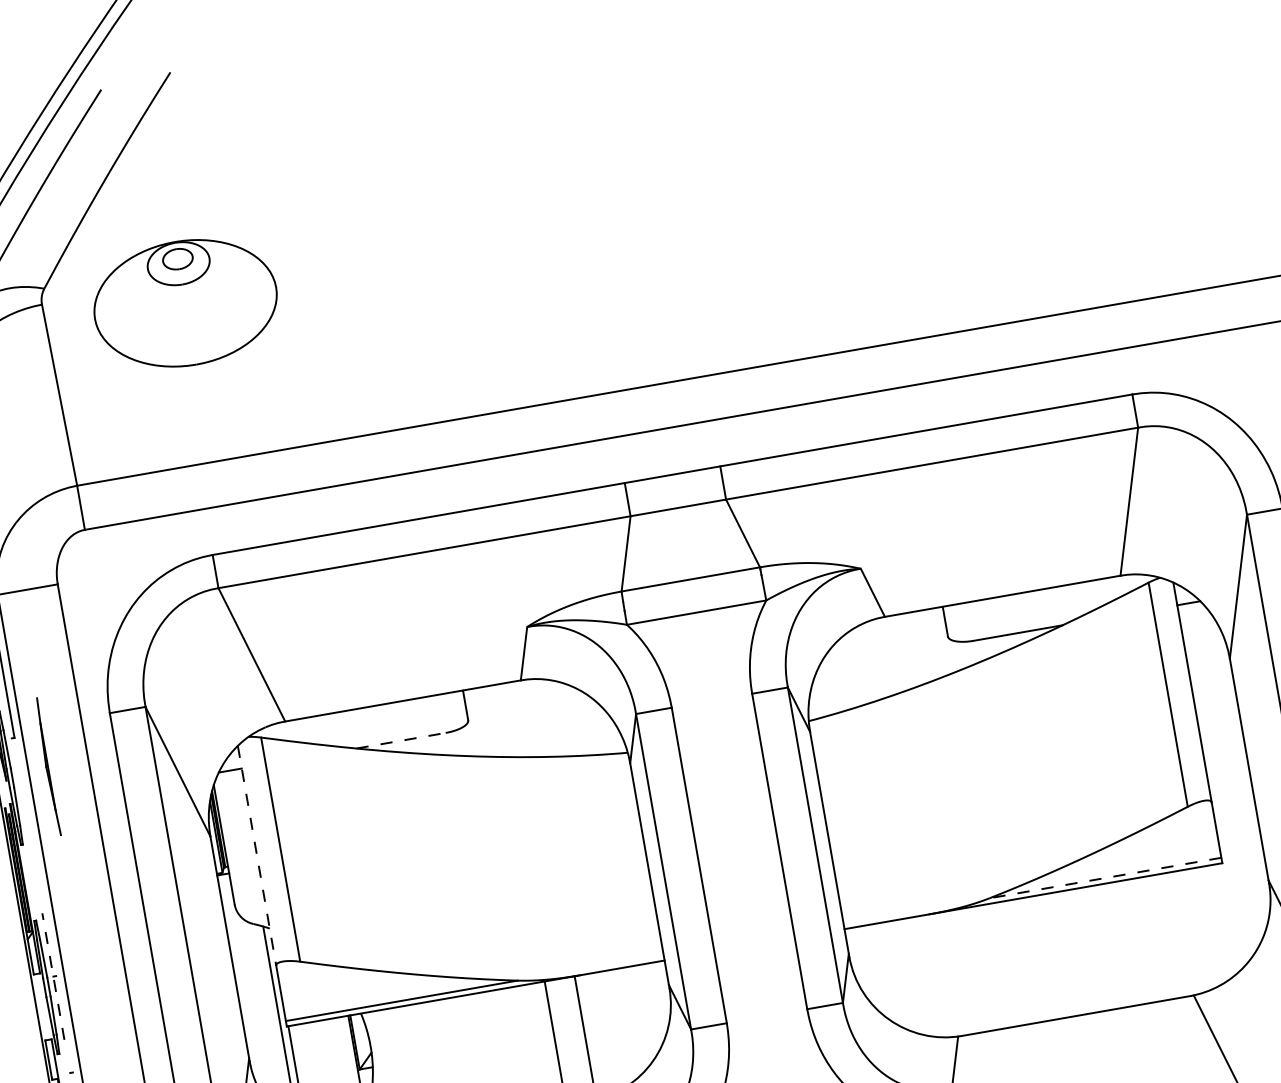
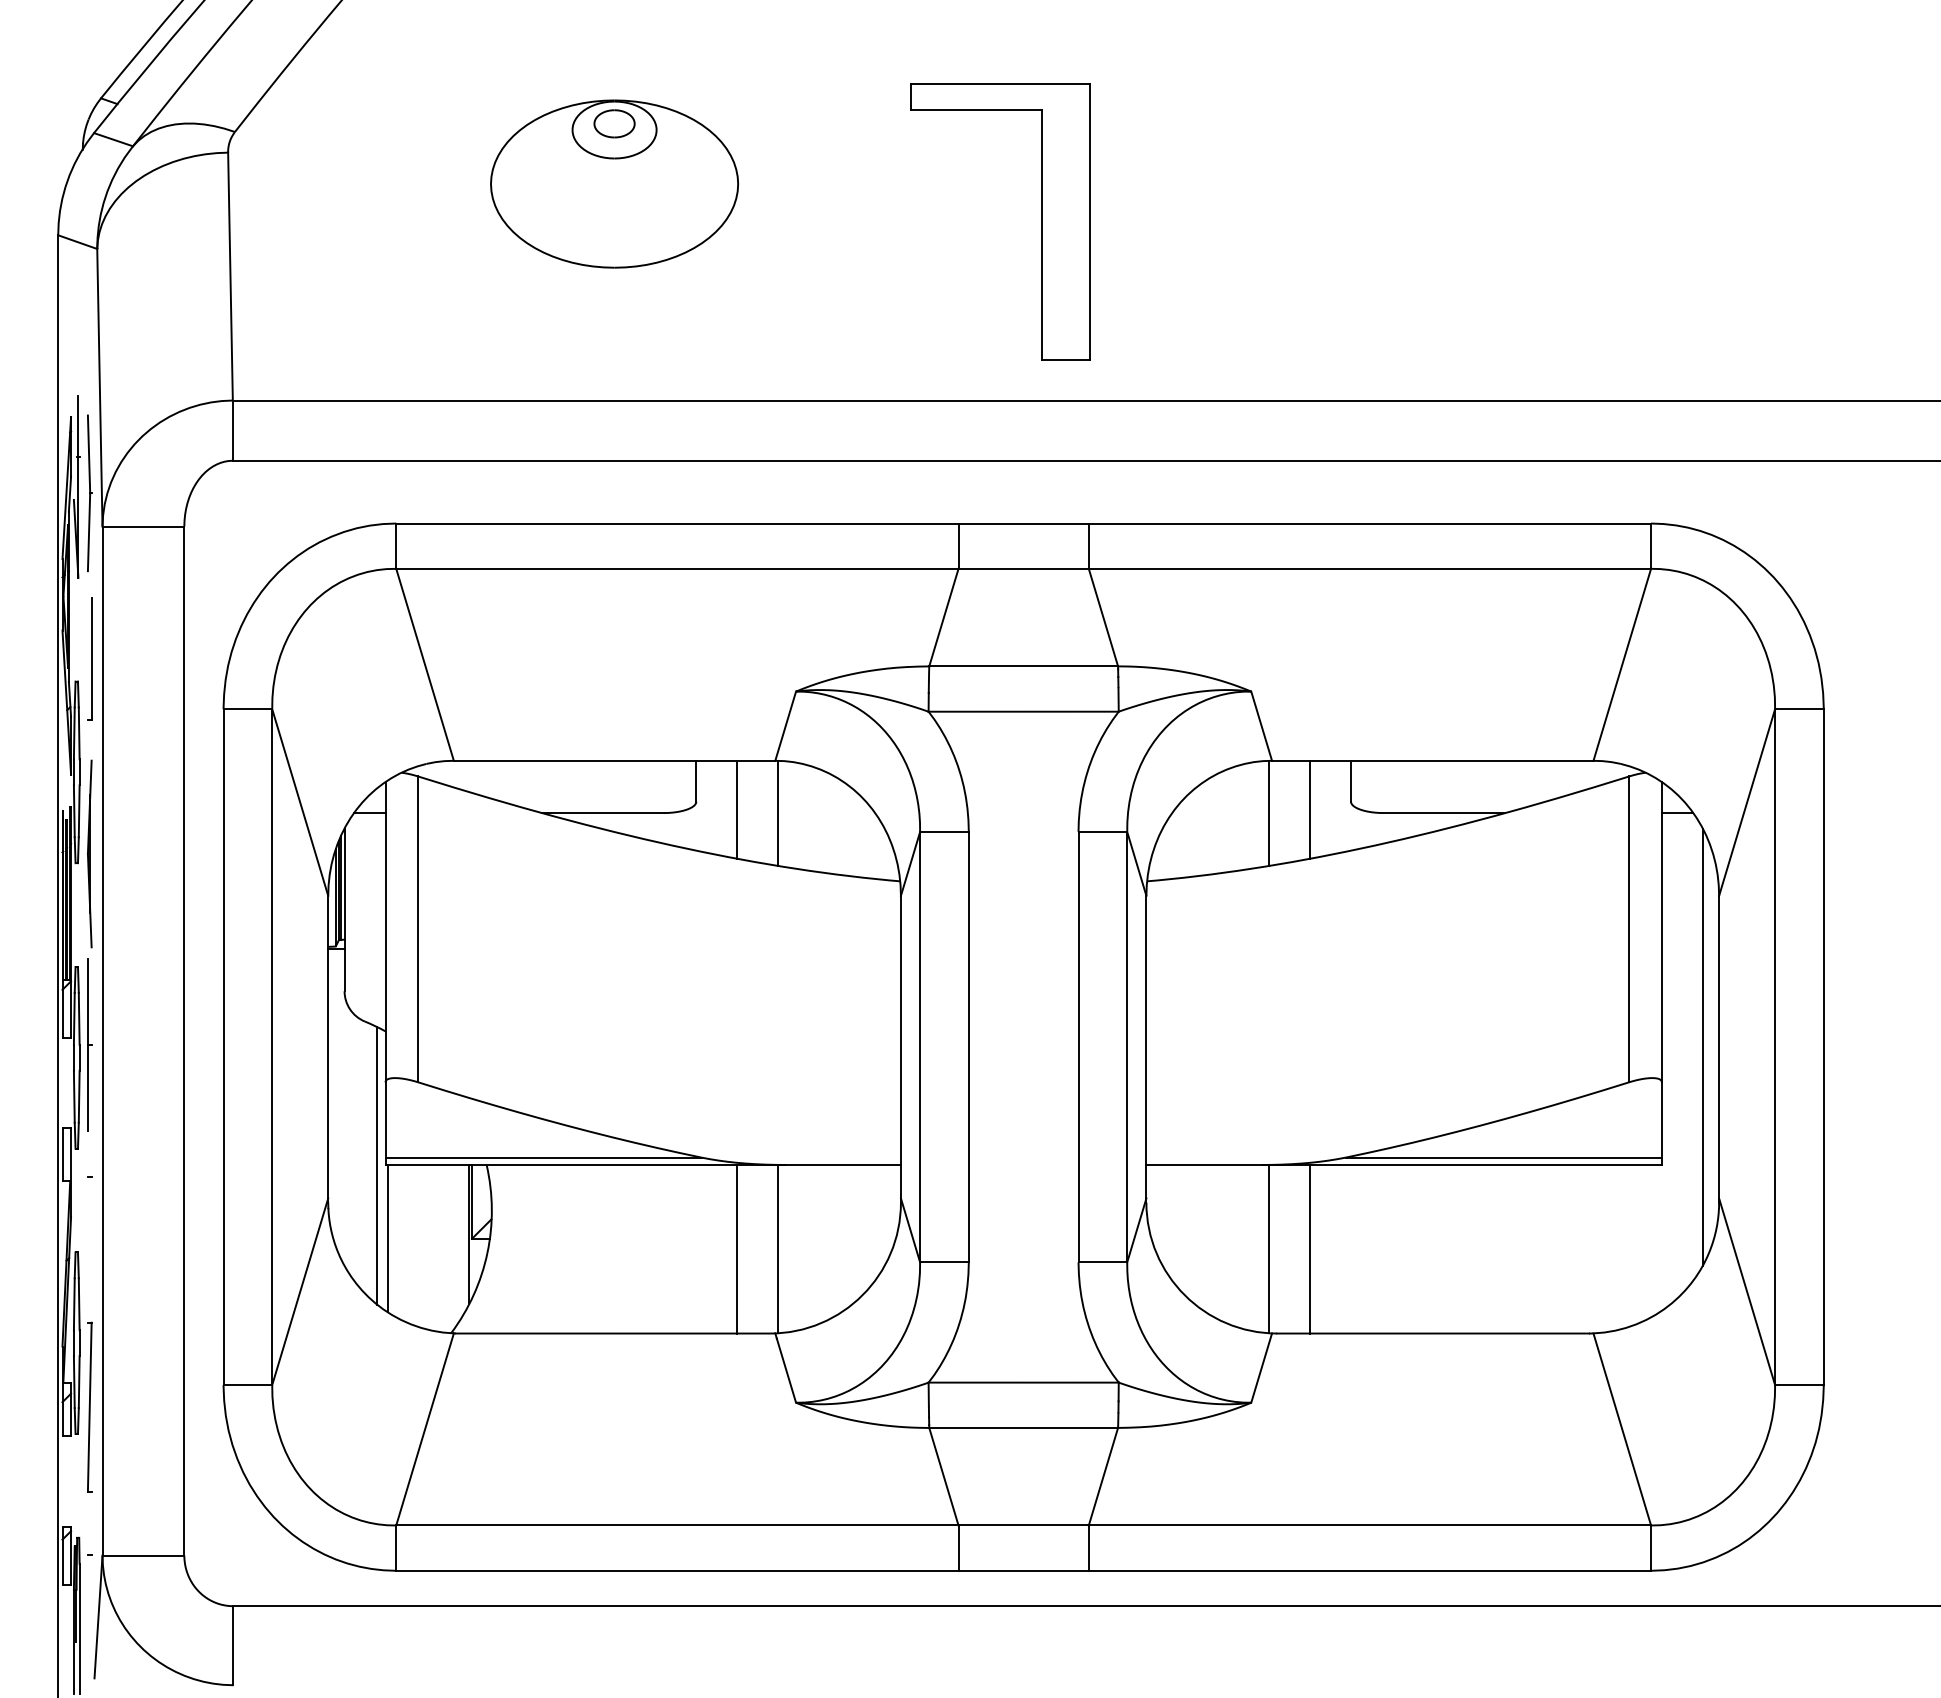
part: (646, 251) -> (1041, 221), added
part: (185, 302) -> (614, 183), moved
line: (919, 647) -> (1310, 809), added
line: (889, 655) -> (1269, 812), added
line: (529, 717) -> (778, 812), added
line: (499, 720) -> (737, 809), added
line: (400, 741) -> (602, 813), dashed -> solid
part: (47, 766) -> (89, 853), moved
line: (1236, 771) -> (1702, 1046), added
line: (257, 856) -> (385, 932), dashed -> solid
line: (1105, 877) -> (1503, 1157), dashed -> solid
line: (975, 969) -> (1310, 1248), added
line: (945, 974) -> (1269, 1248), added
line: (53, 976) -> (87, 1044), dashed -> solid

